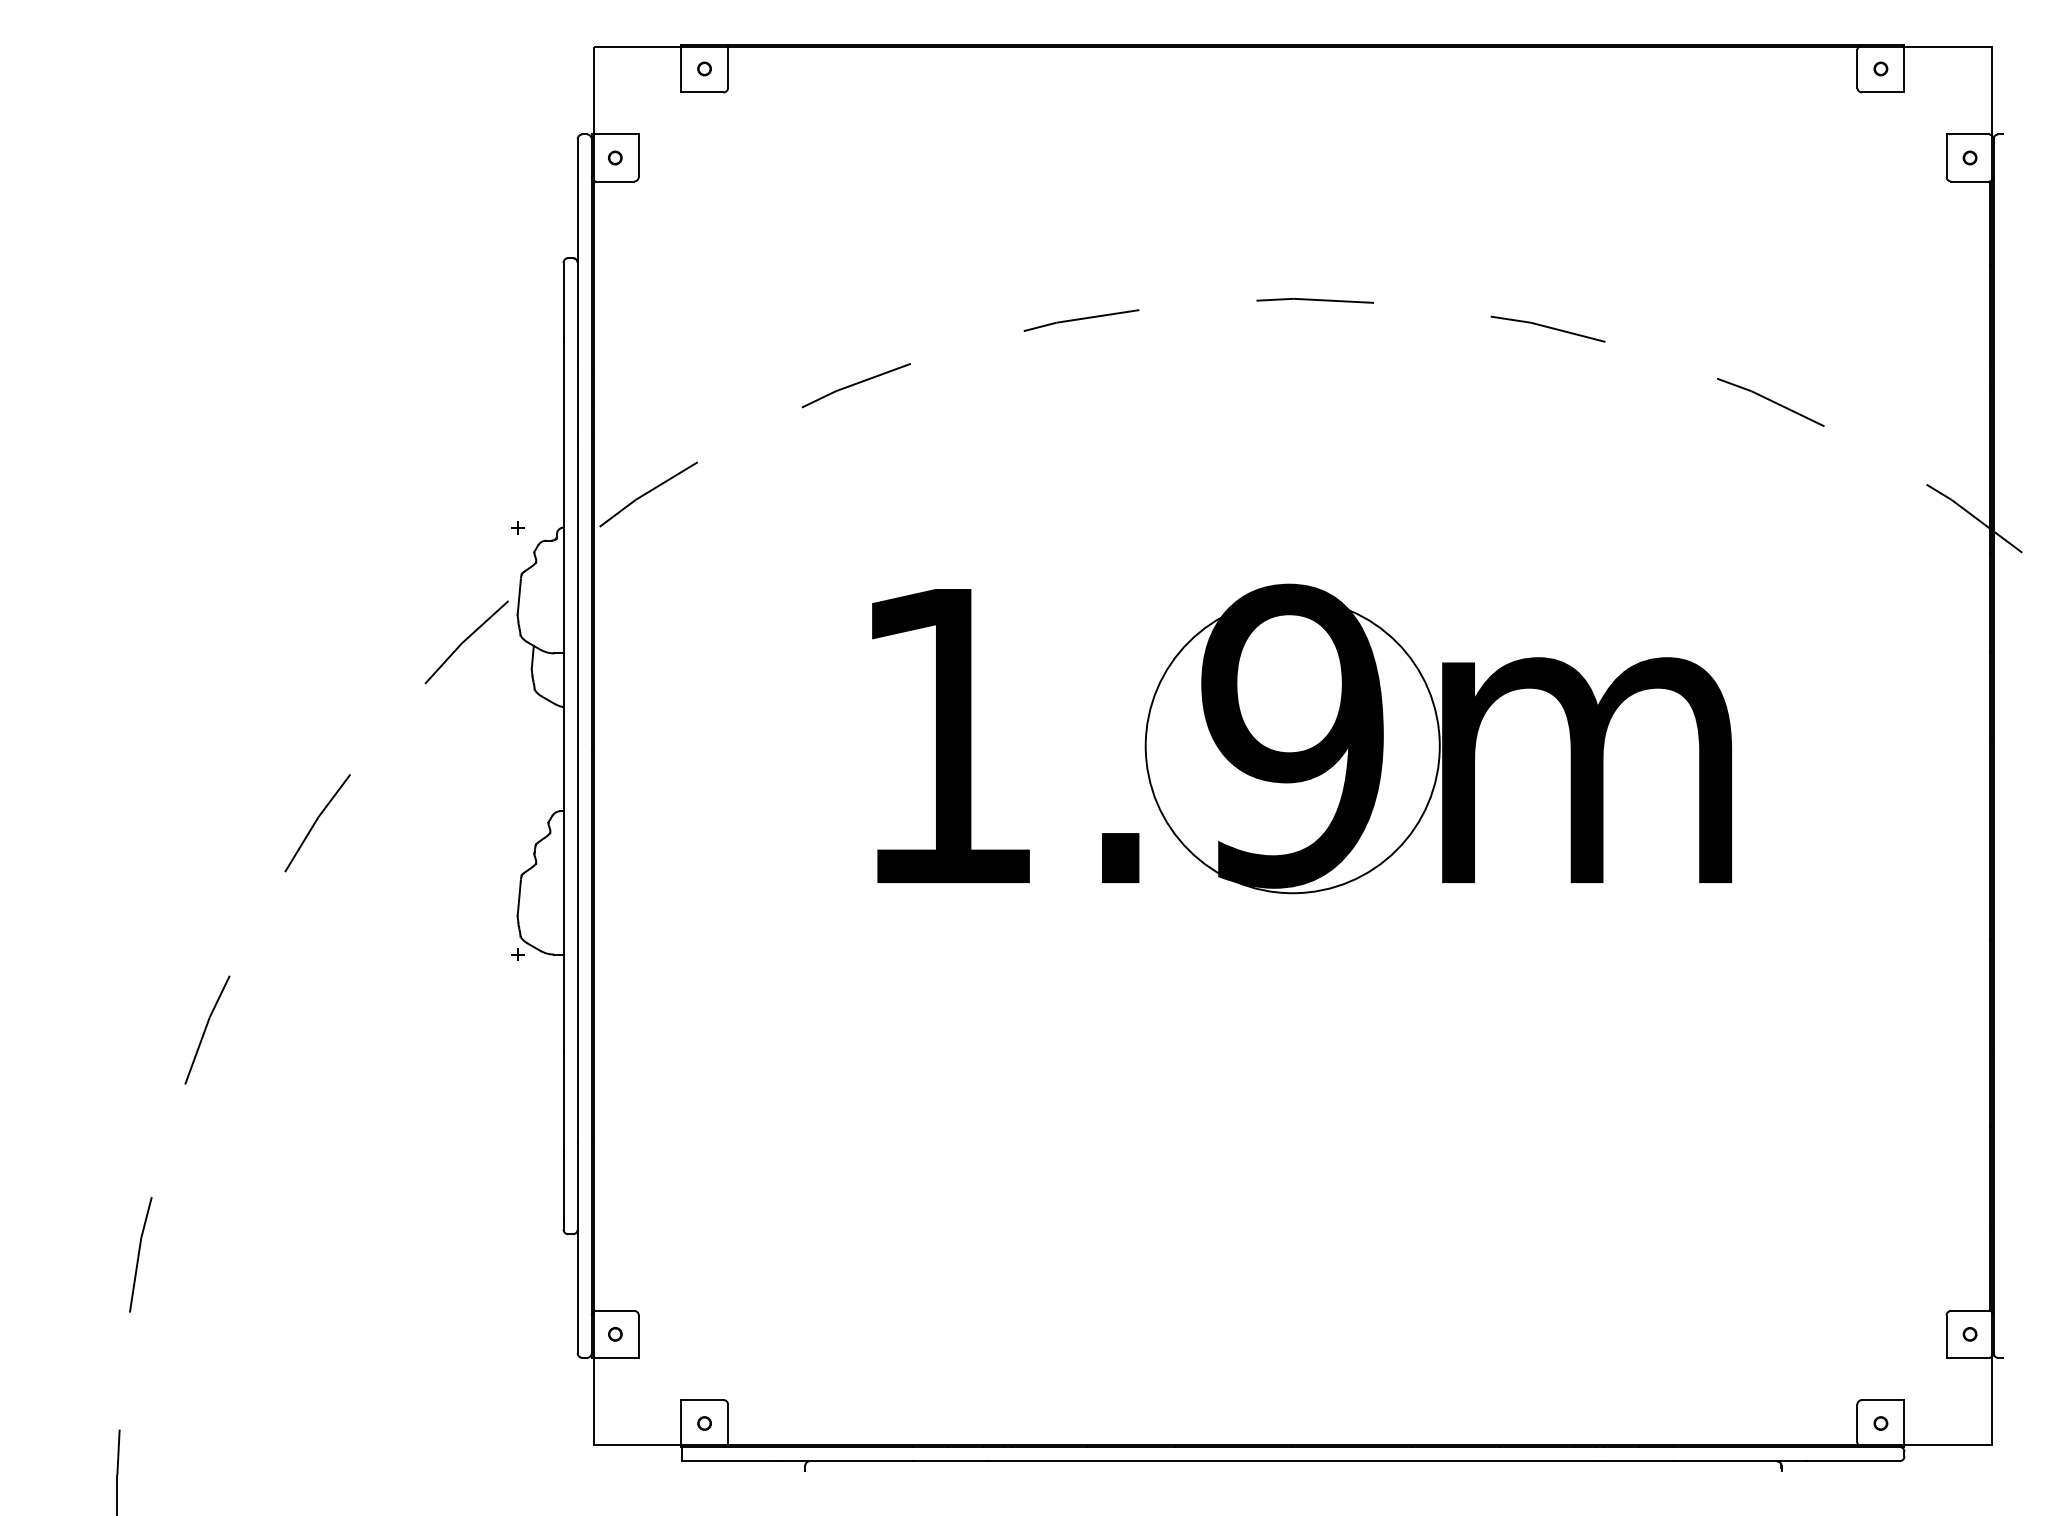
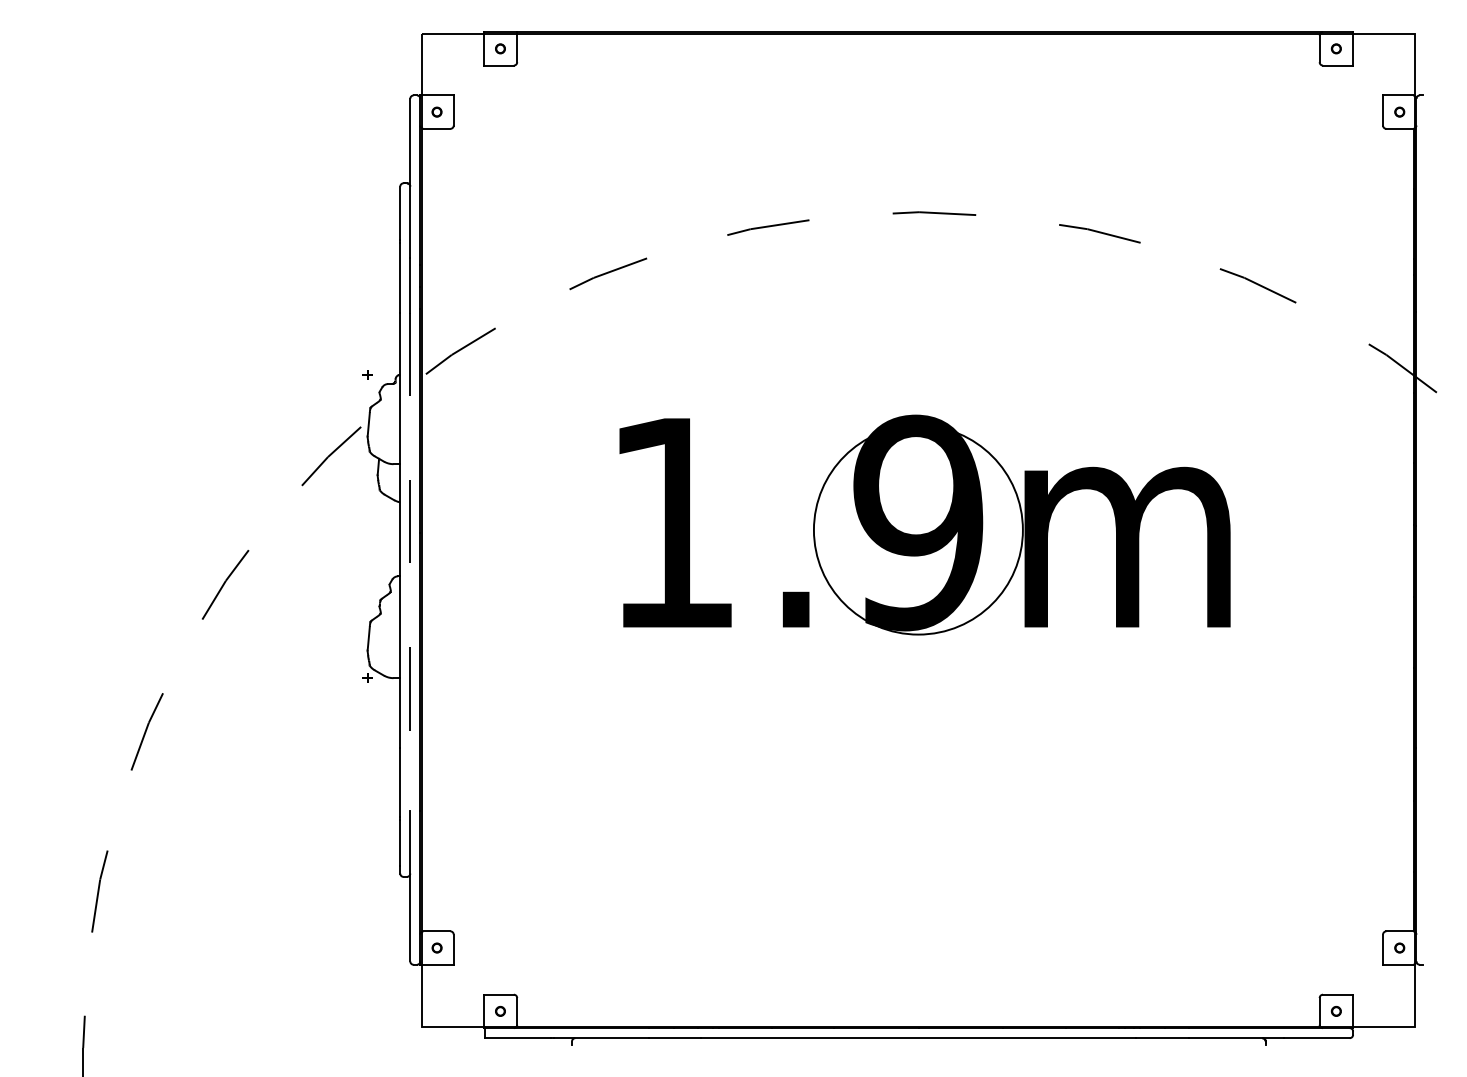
line: (577, 791) -> (410, 562), solid -> dashed

